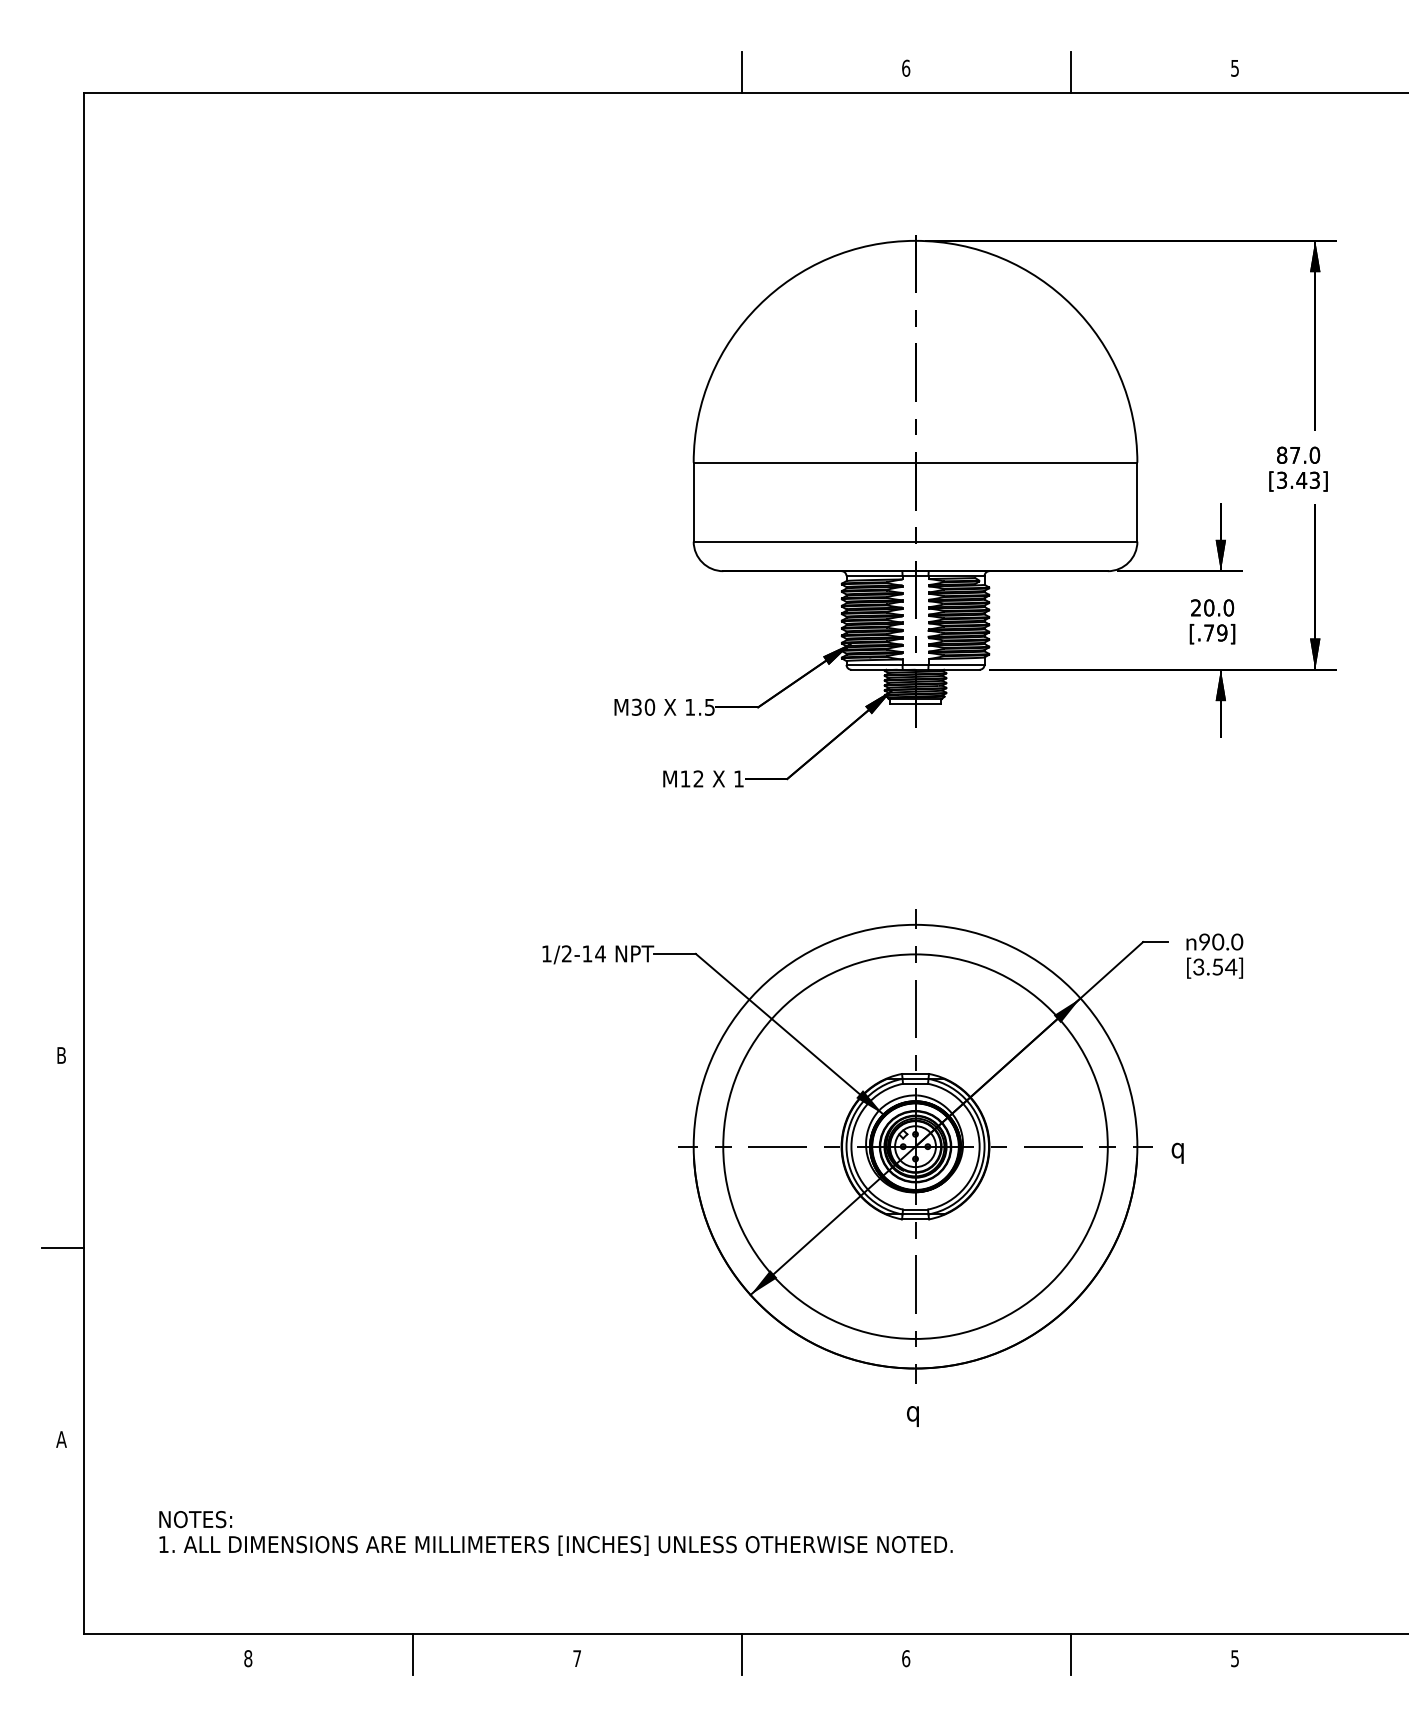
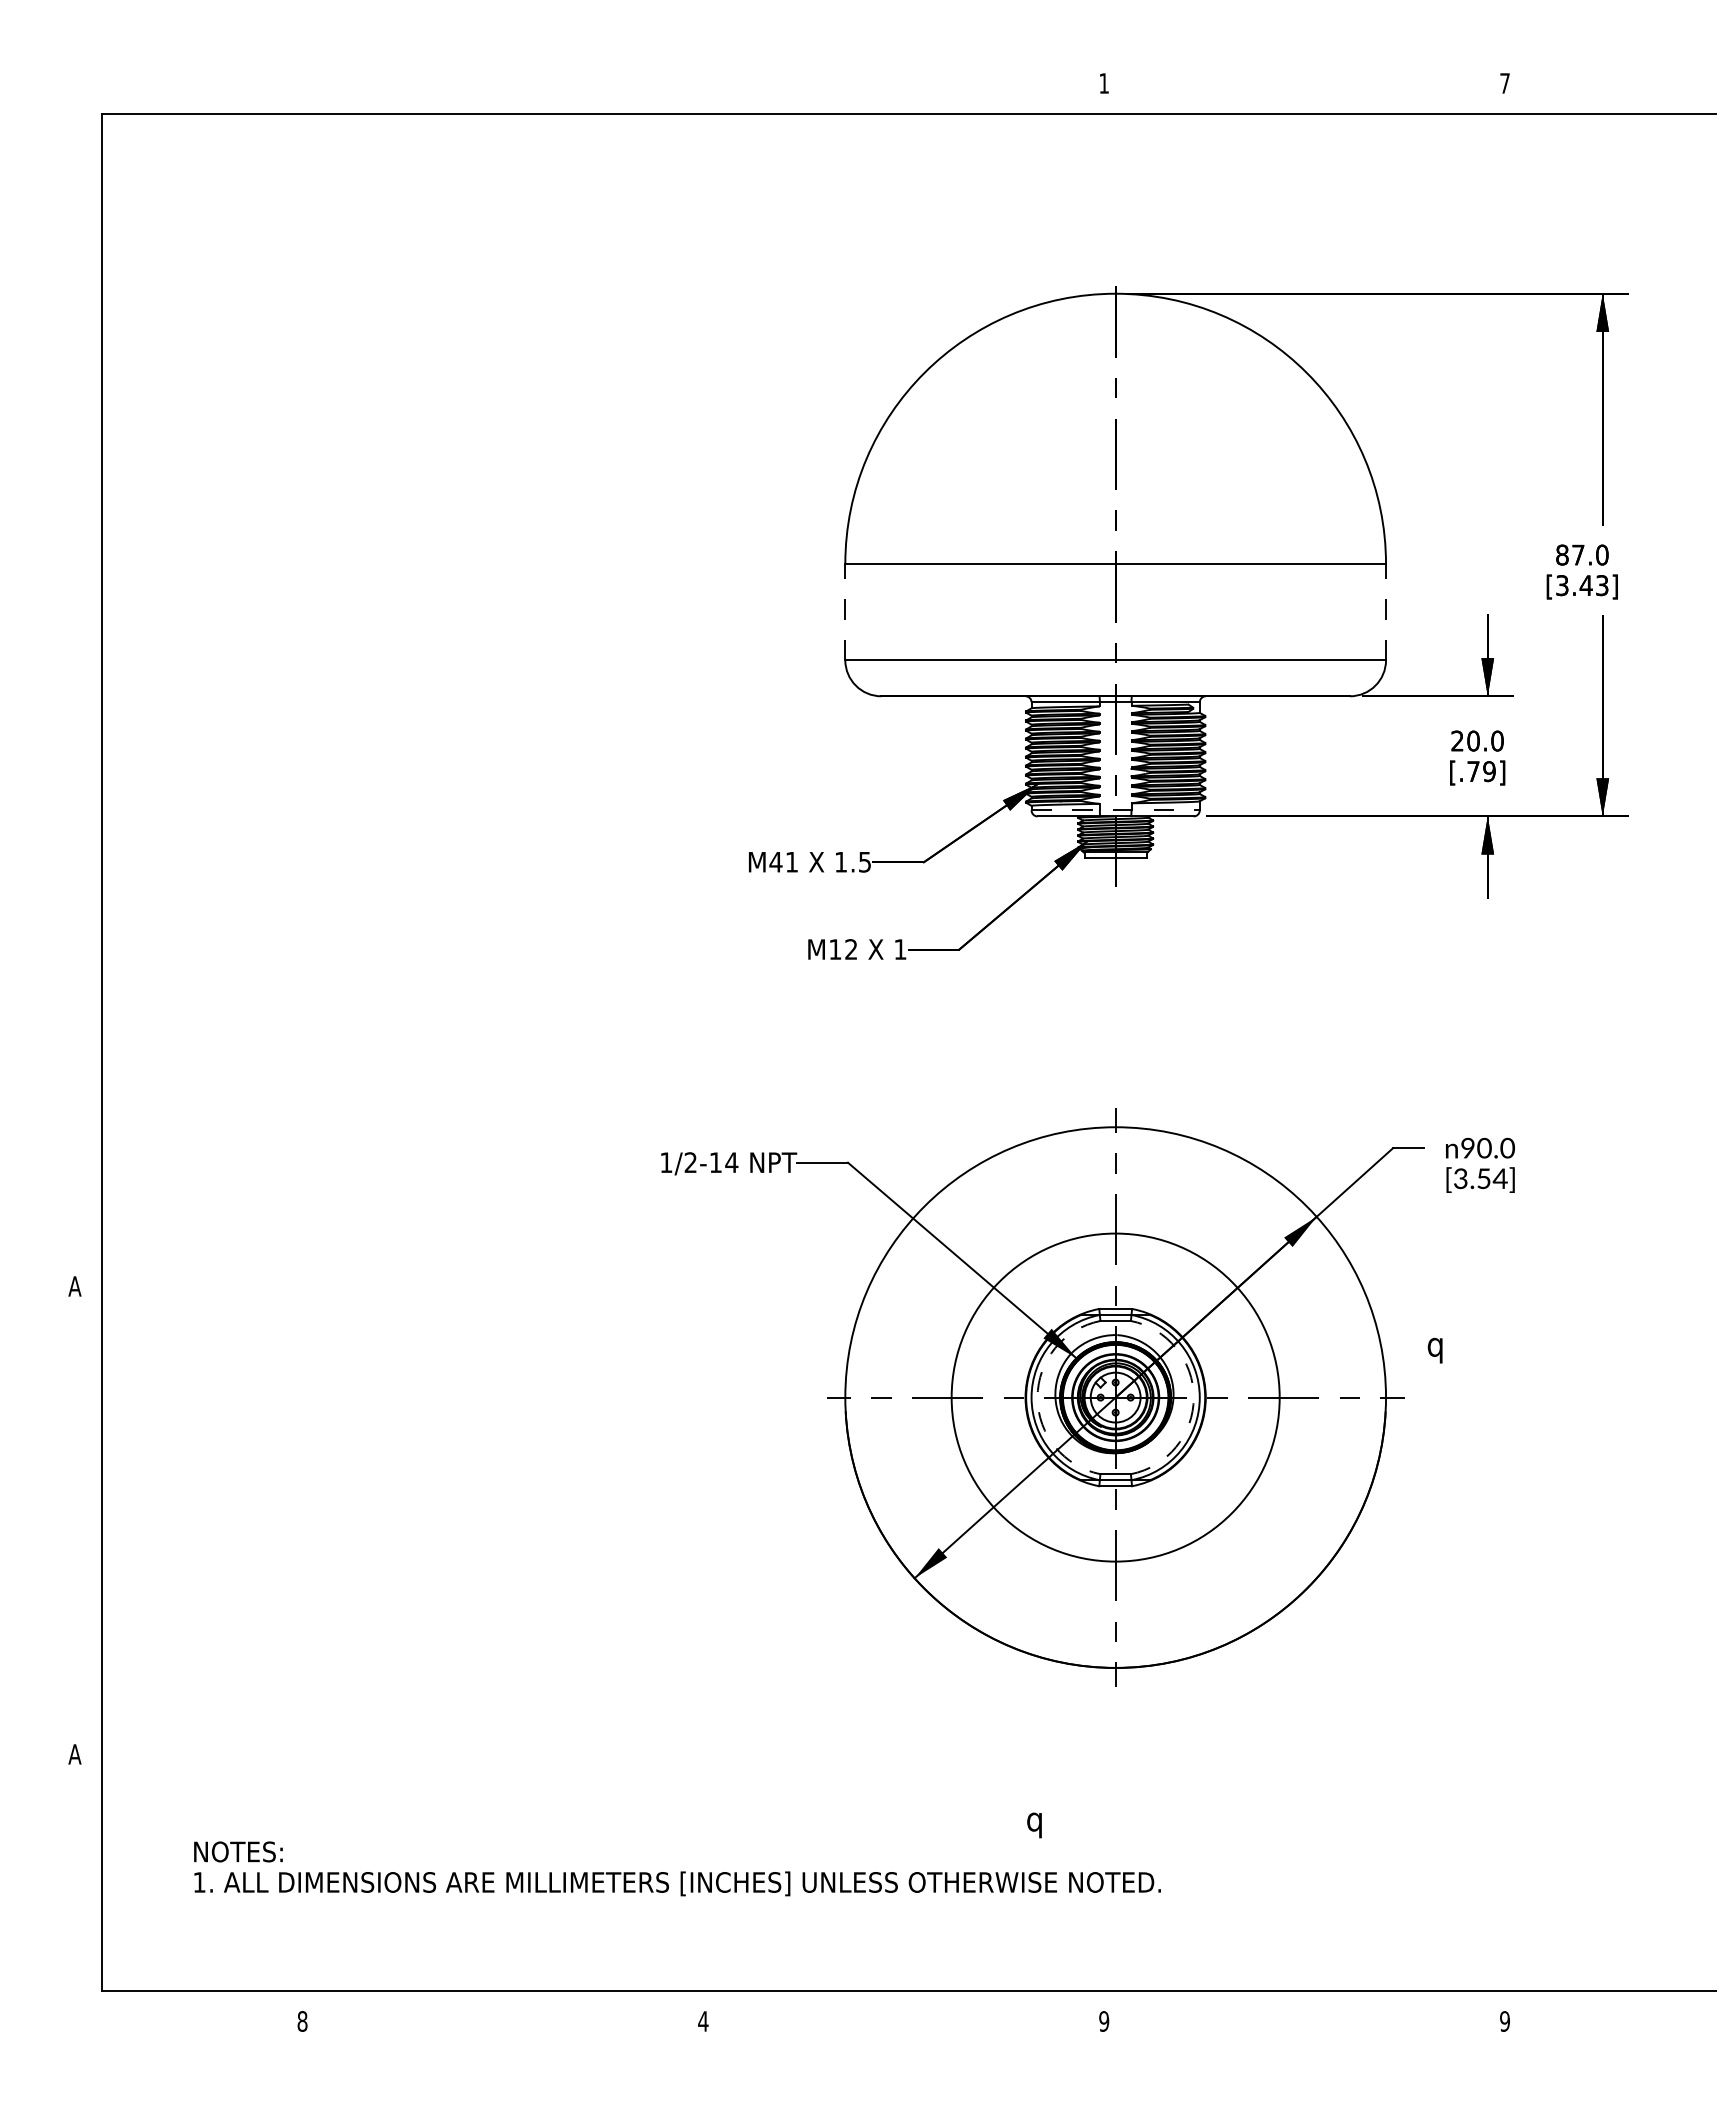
text: (906, 68) -> (1104, 83), 6 -> 1
text: (1234, 68) -> (1504, 83), 5 -> 7
line: (741, 72) -> (903, 88), removed
line: (1070, 72) -> (1304, 88), removed
line: (693, 501) -> (845, 611), solid -> dashed
line: (1137, 501) -> (1386, 611), solid -> dashed
line: (916, 664) -> (1116, 810), solid -> dashed
text: (642, 706) -> (783, 861), M30 -> M41
text: (61, 1055) -> (74, 1286), B -> A
arc: (851, 1146) -> (1037, 1397), solid -> dashed
circle: (915, 1146) -> (1115, 1397), size x0.7
arc: (979, 1146) -> (1193, 1397), solid -> dashed
text: (1177, 1153) -> (1434, 1350), moved
line: (62, 1247) -> (76, 1520), removed
text: (912, 1416) -> (1034, 1825), moved
line: (413, 1653) -> (503, 2015), removed
line: (741, 1653) -> (903, 2015), removed
line: (1070, 1653) -> (1304, 2015), removed
text: (577, 1658) -> (703, 2021), 7 -> 4
text: (906, 1658) -> (1104, 2021), 6 -> 9
text: (1234, 1658) -> (1504, 2021), 5 -> 9

